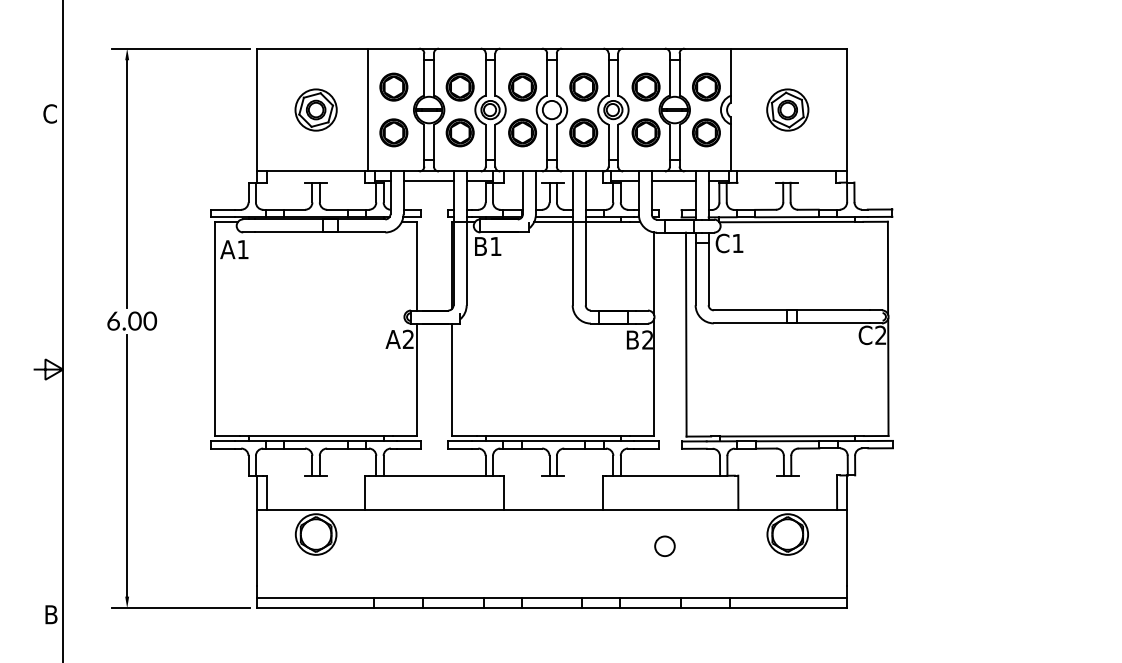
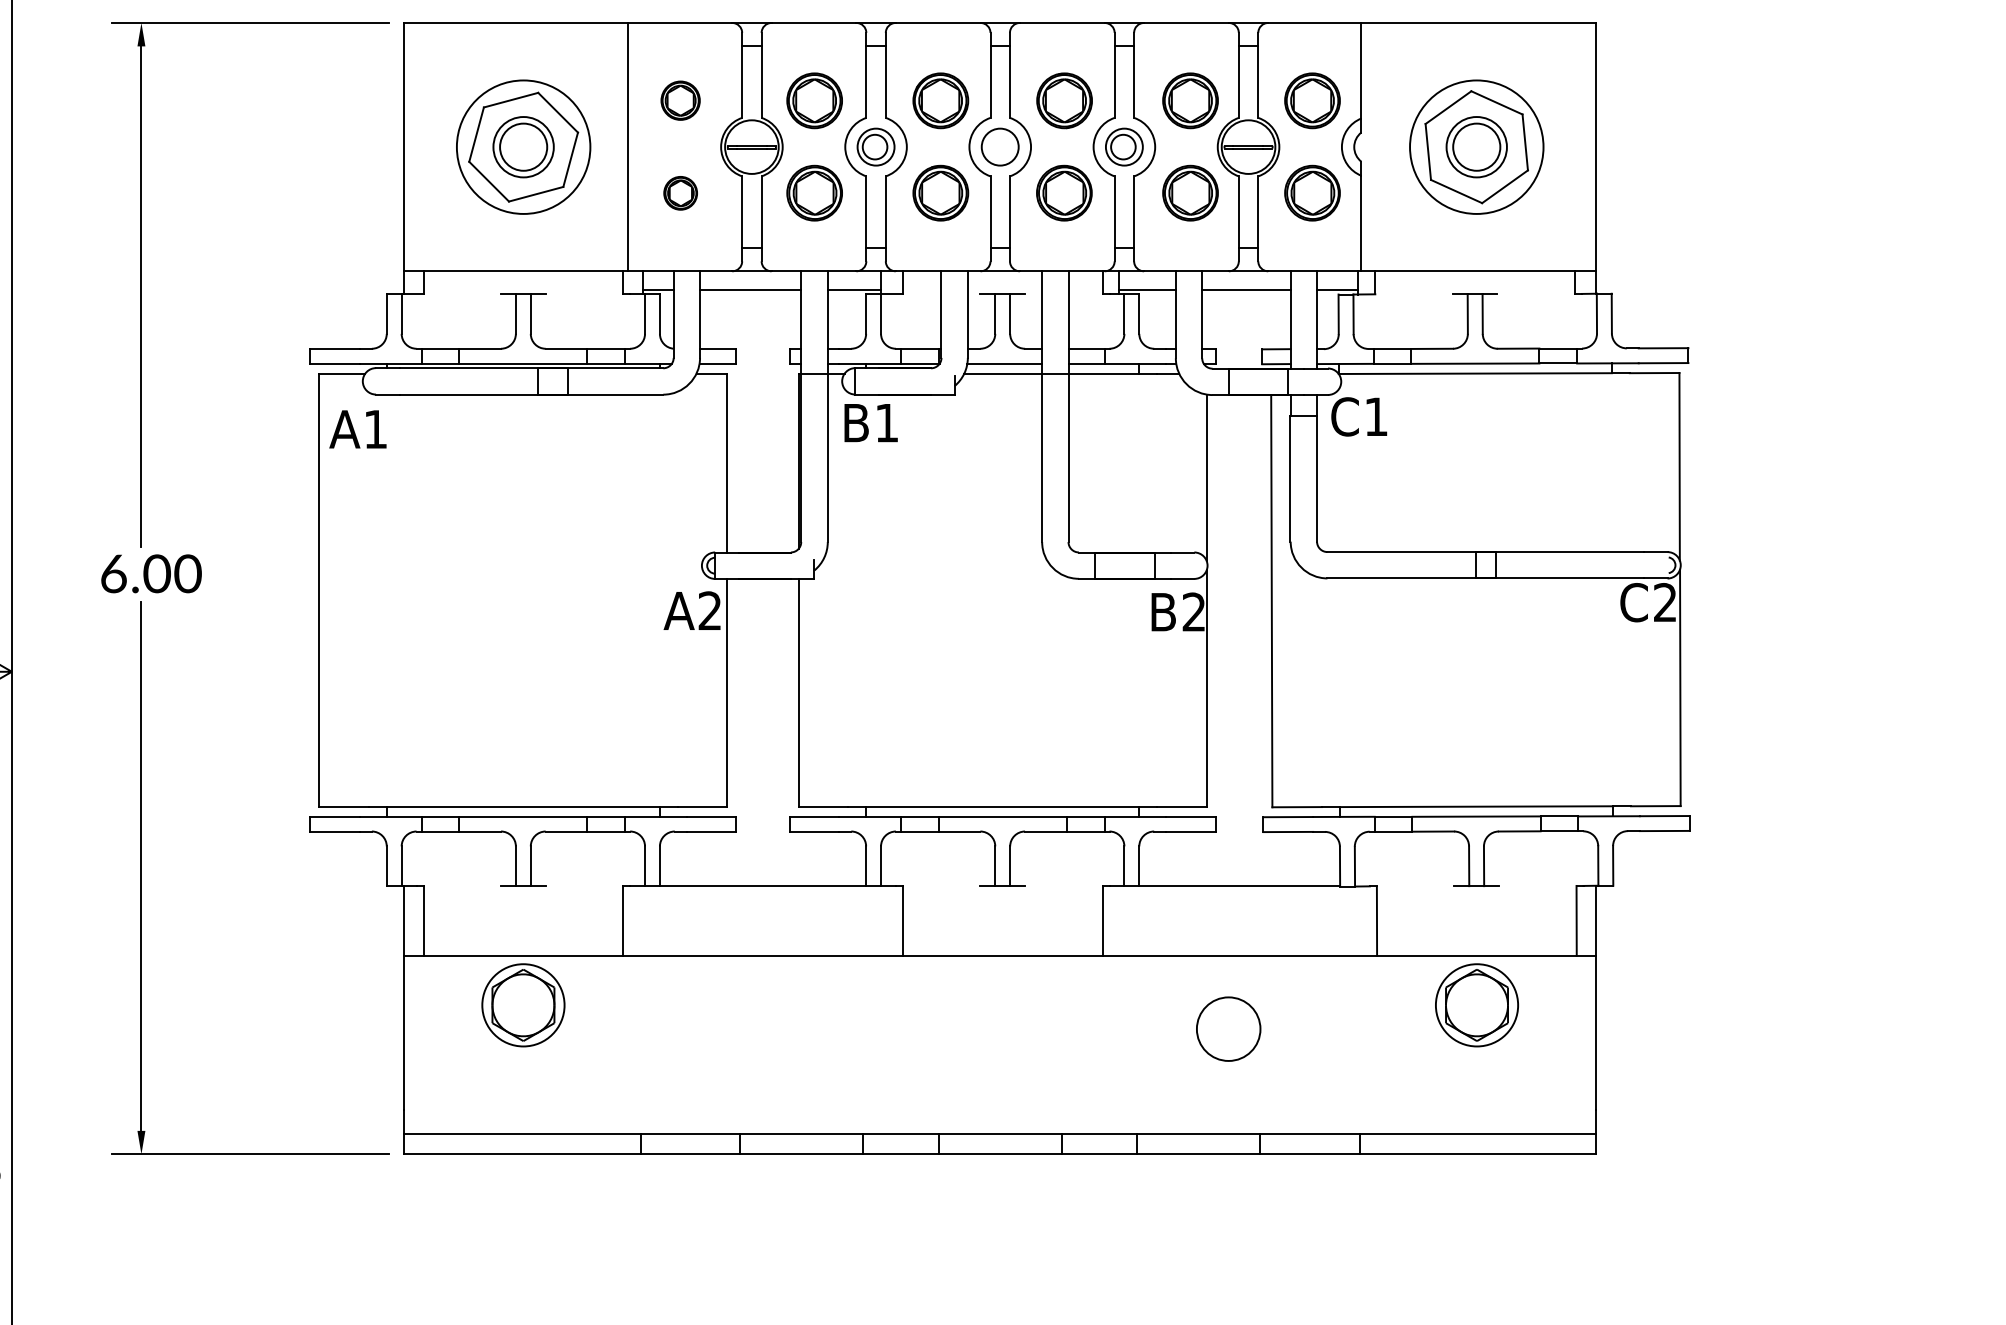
part: (393, 86) -> (679, 99), size x0.7
part: (315, 109) -> (522, 145), size x1.6
part: (787, 109) -> (1476, 145), size x1.6
part: (393, 132) -> (679, 192), size x0.6
circle: (664, 546) -> (1227, 1029), size x1.6

